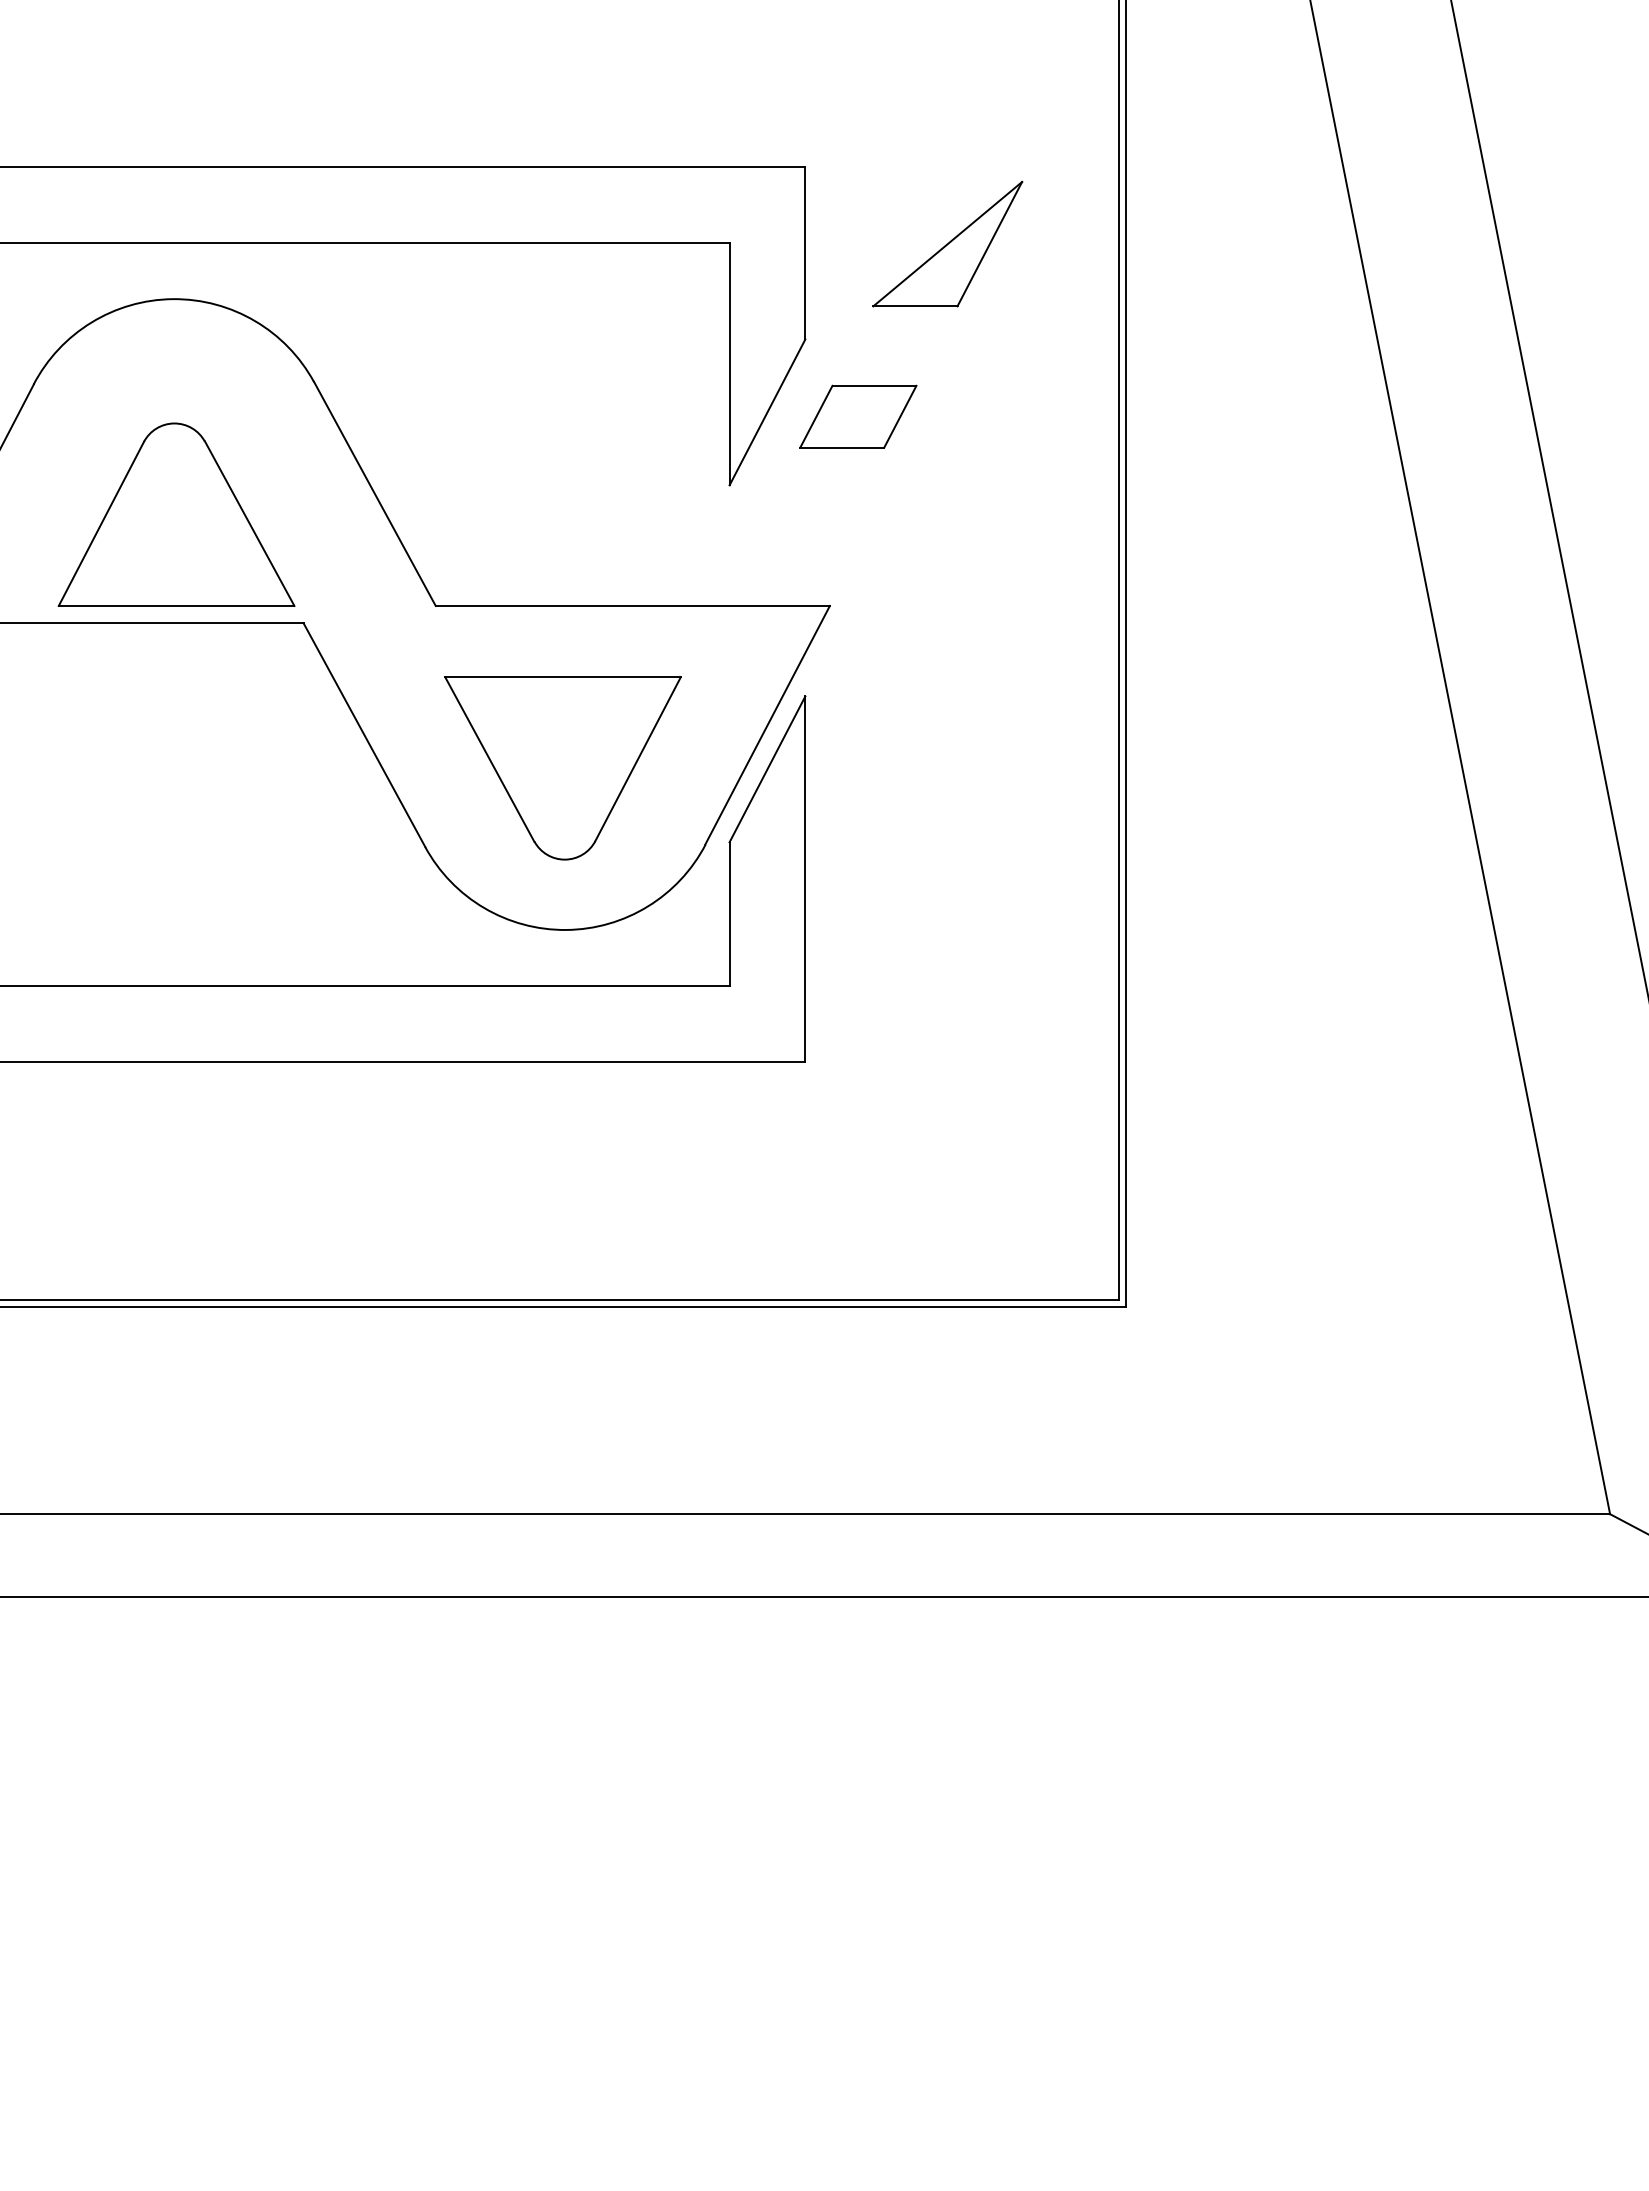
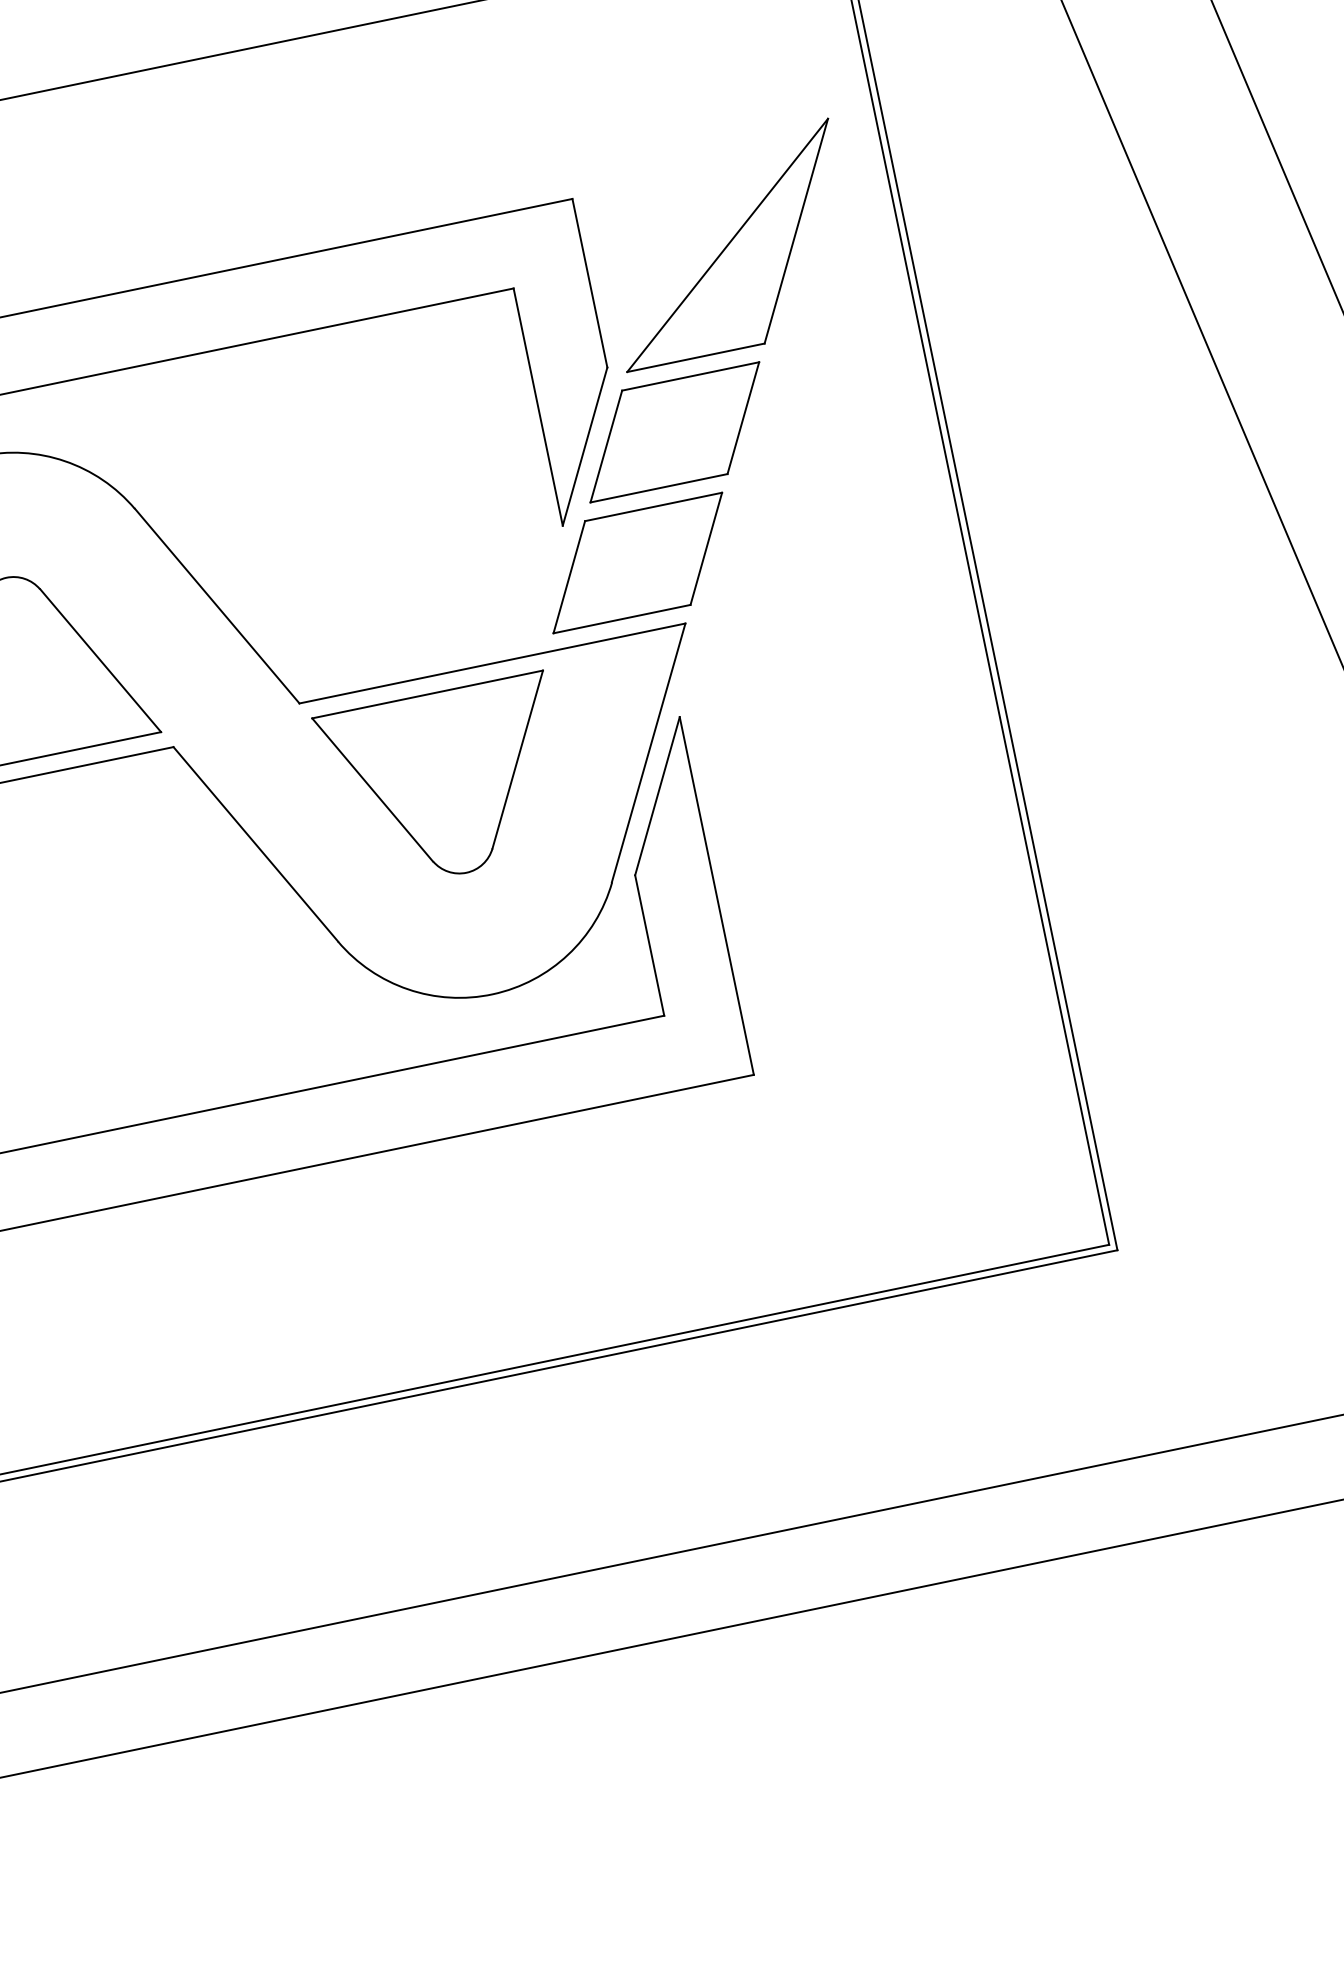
part: (947, 243) -> (727, 244), size x1.67
part: (858, 416) -> (675, 432), size x1.67
part: (795, 536) -> (637, 562), added
part: (562, 768) -> (445, 784), moved

